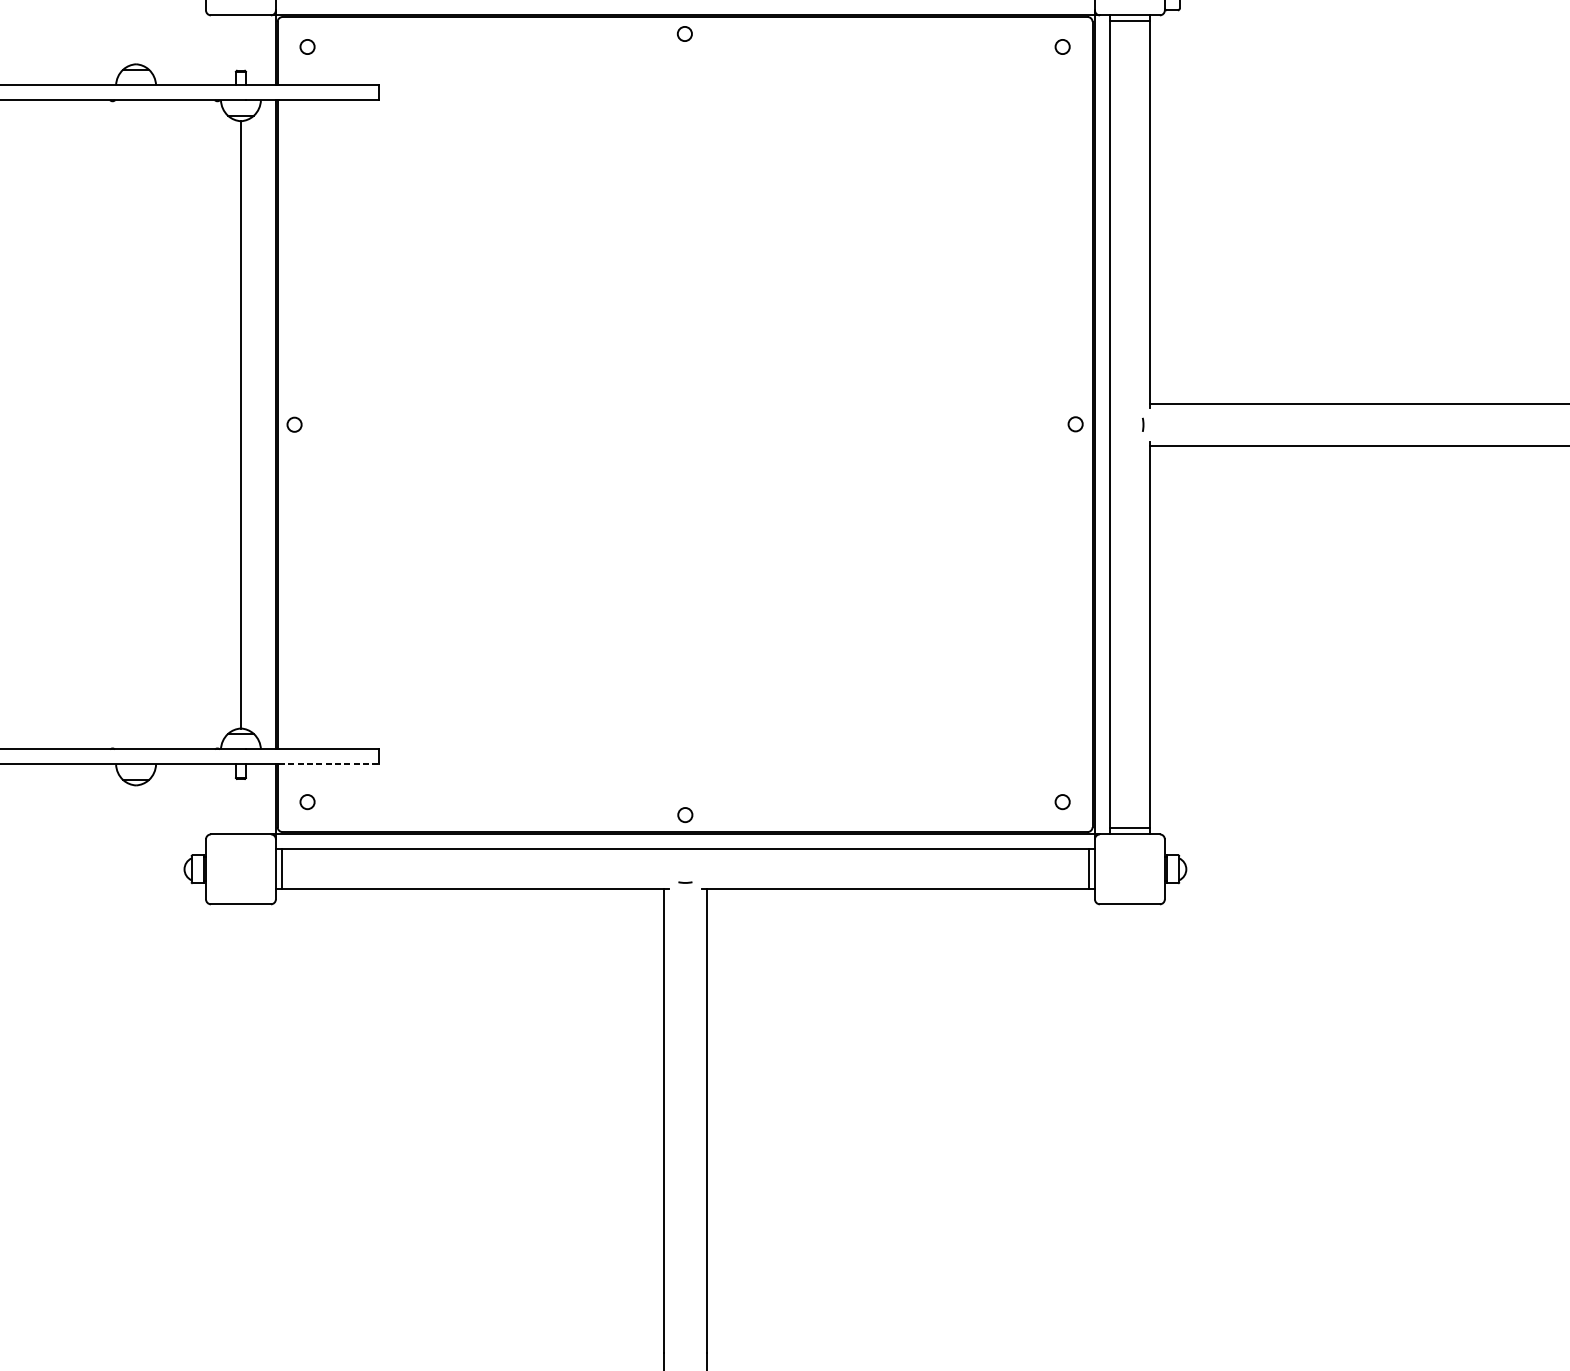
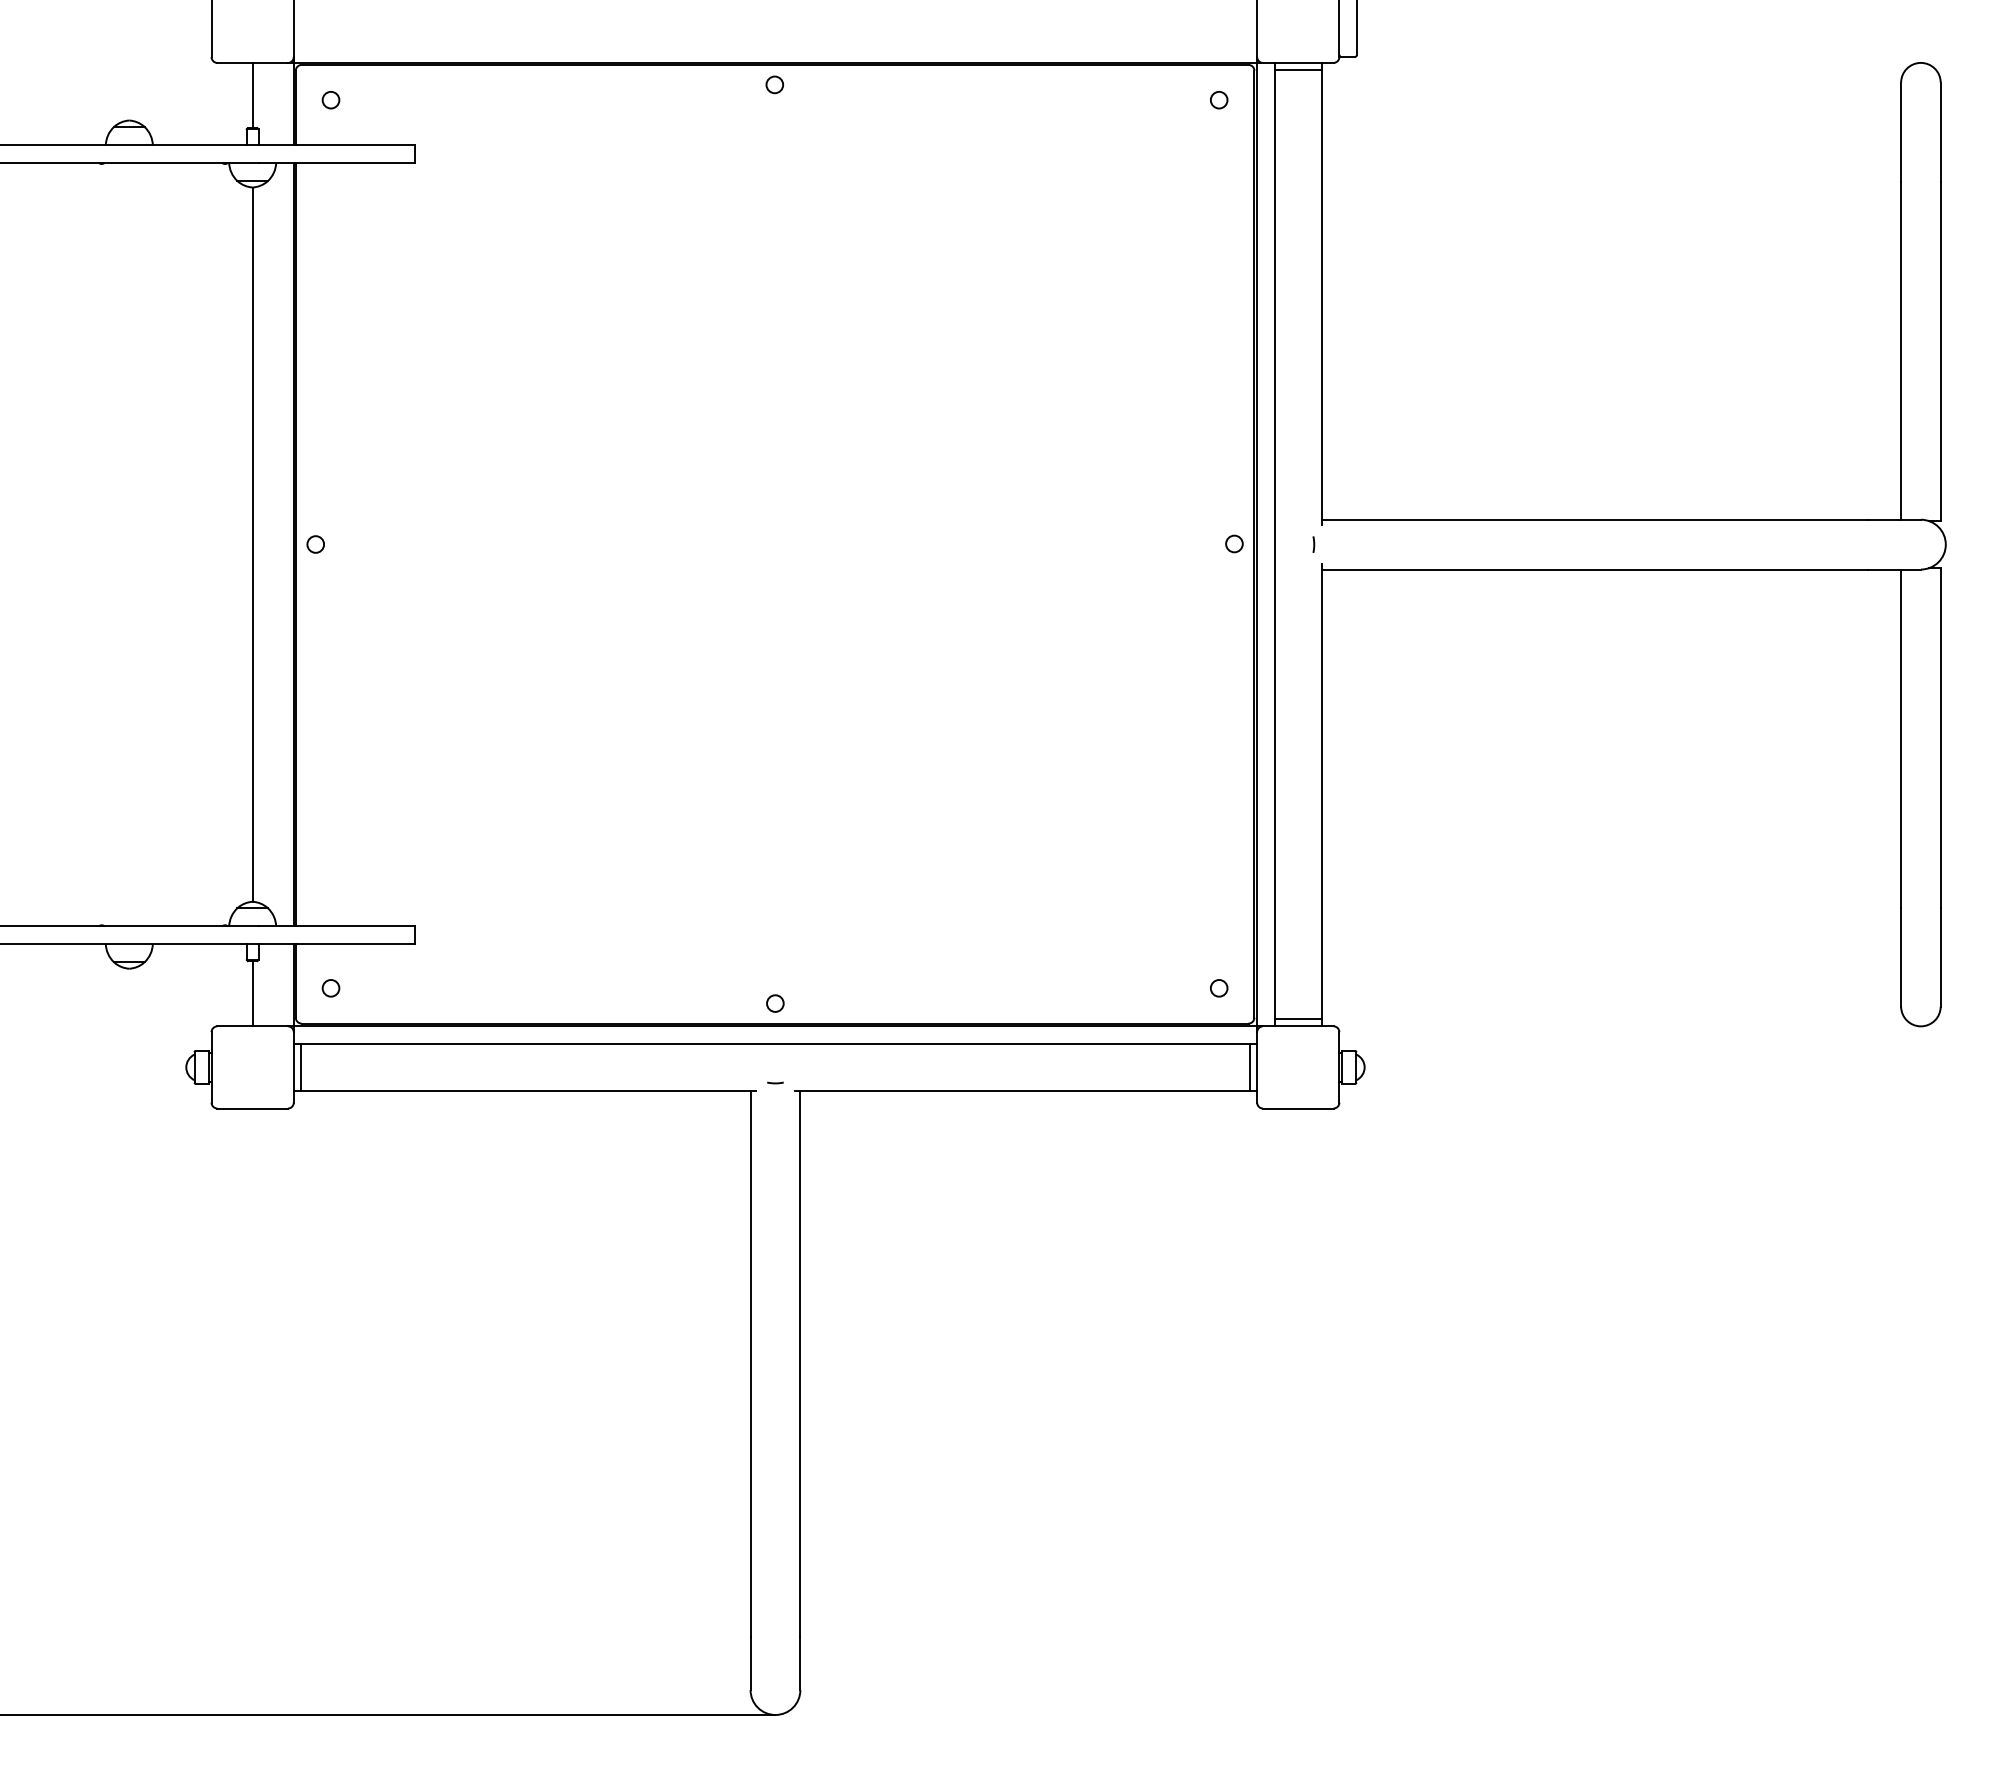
line: (240, 43) -> (252, 95), added
line: (329, 764) -> (356, 944), dashed -> solid
line: (240, 806) -> (252, 993), added

